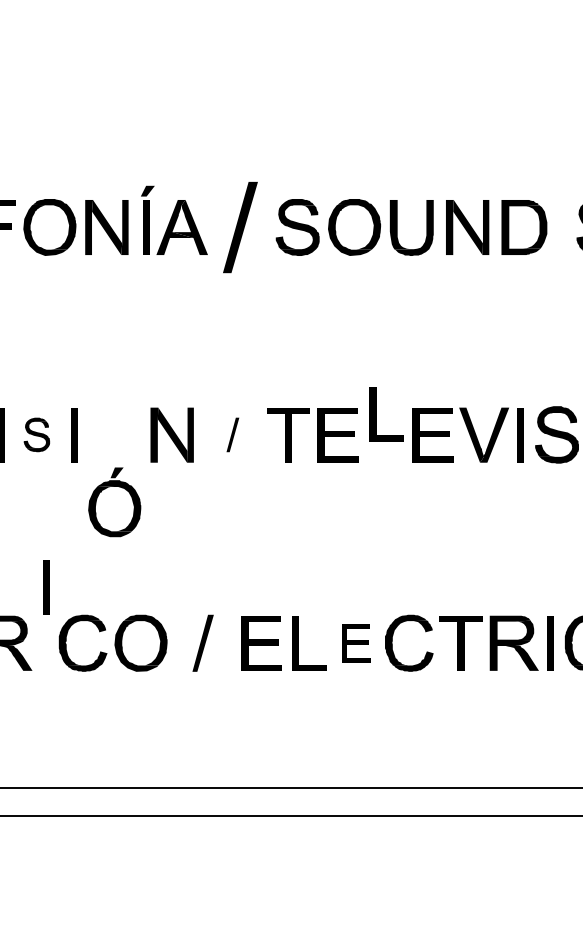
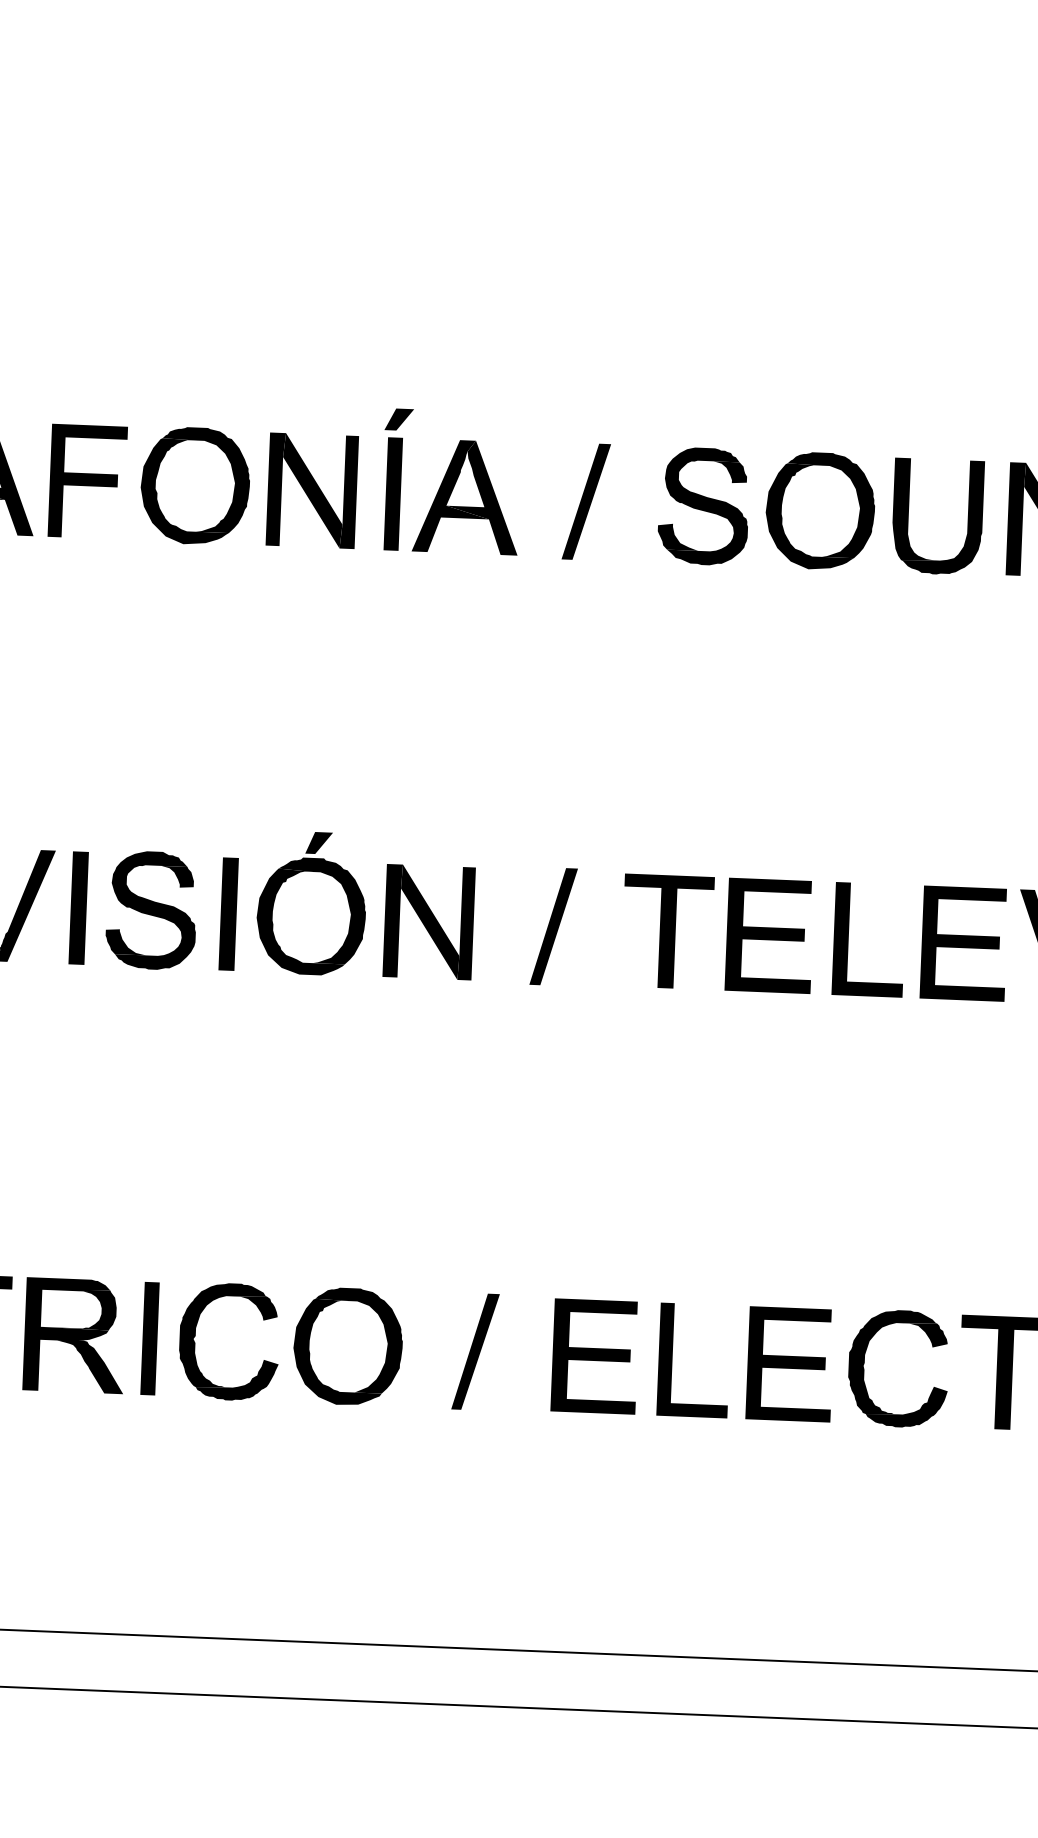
part: (240, 227) -> (586, 501), size x0.62
part: (376, 414) -> (848, 939), moved
part: (36, 434) -> (150, 909), size x1.67
part: (232, 434) -> (552, 925), size x1.67
part: (114, 502) -> (311, 903), moved
part: (46, 587) -> (150, 1339), moved
part: (356, 643) -> (790, 1364), size x1.43

